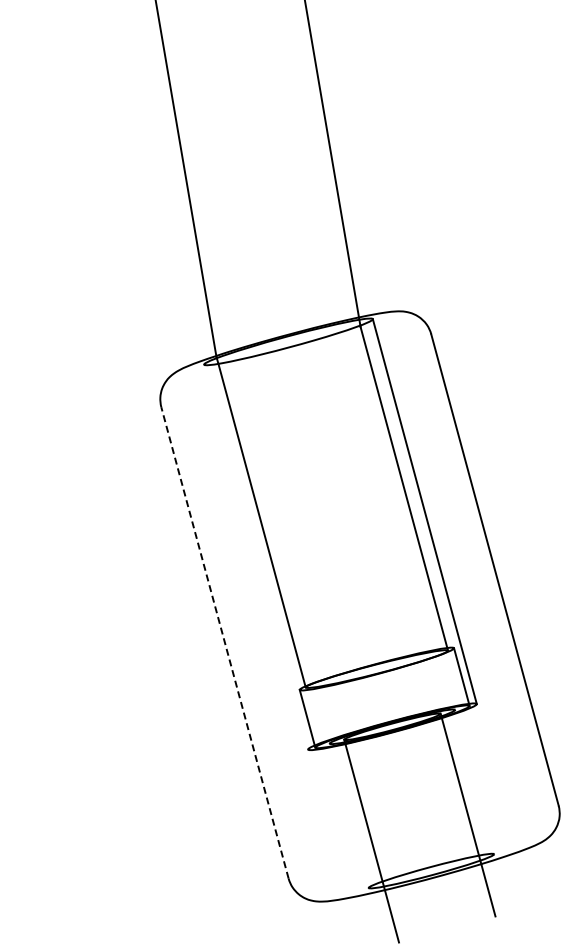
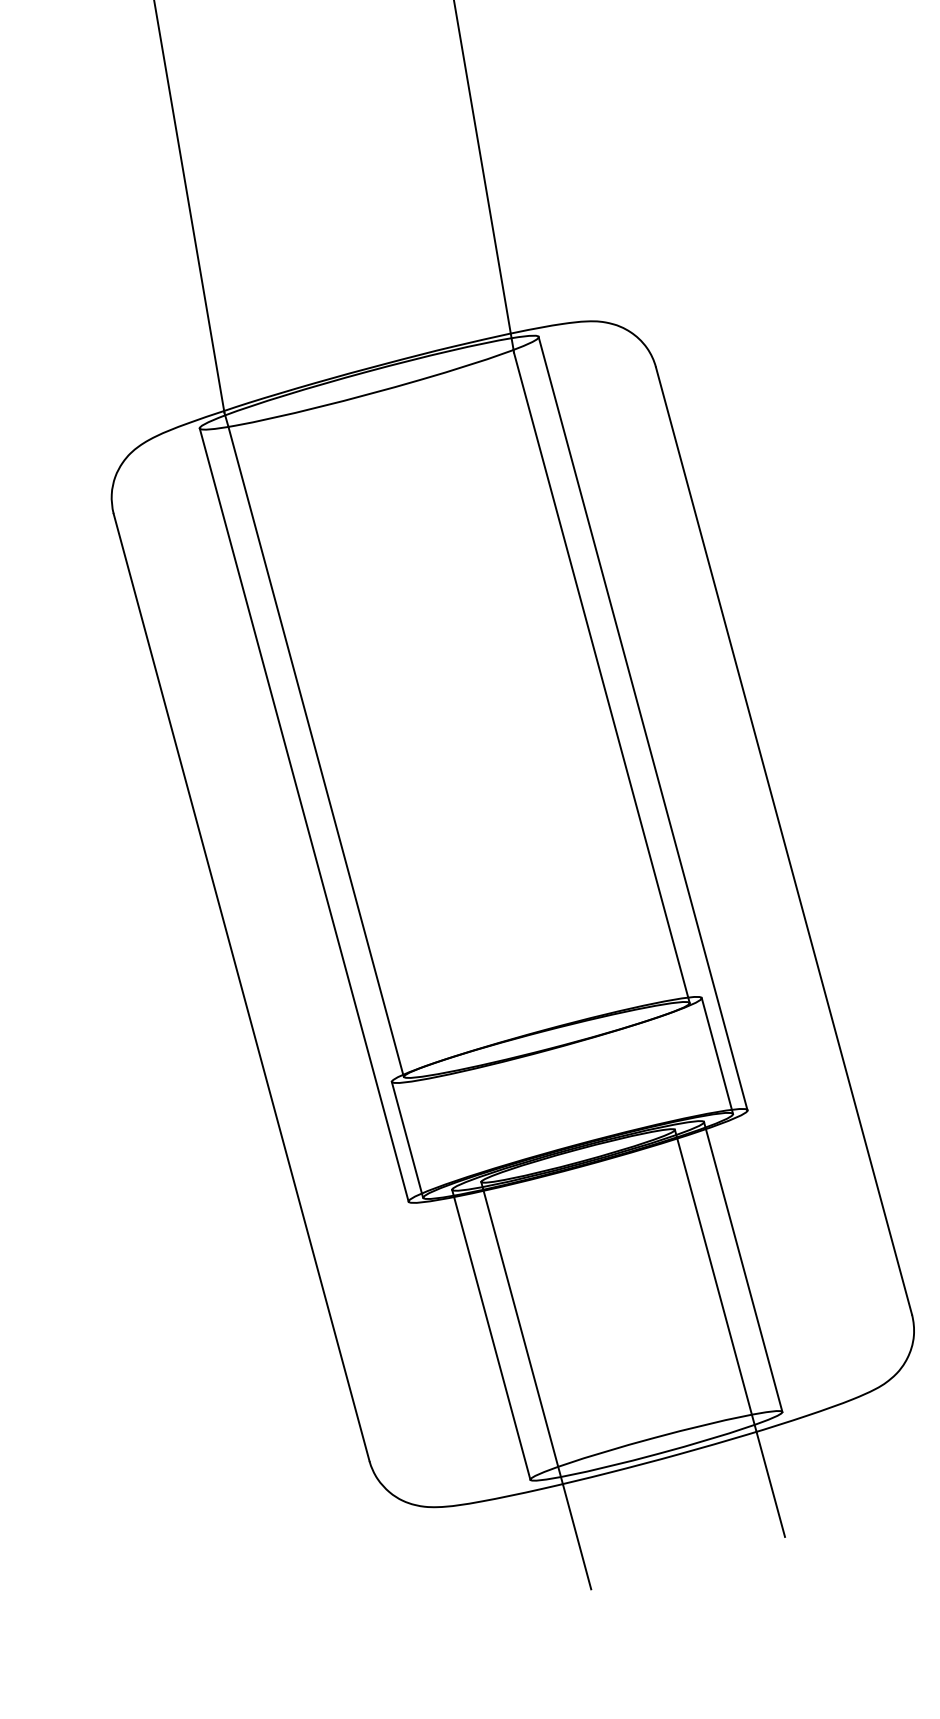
line: (256, 556) -> (304, 813), added
line: (224, 642) -> (240, 986), dashed -> solid
line: (474, 781) -> (742, 1265), added
line: (348, 815) -> (489, 1334), added

